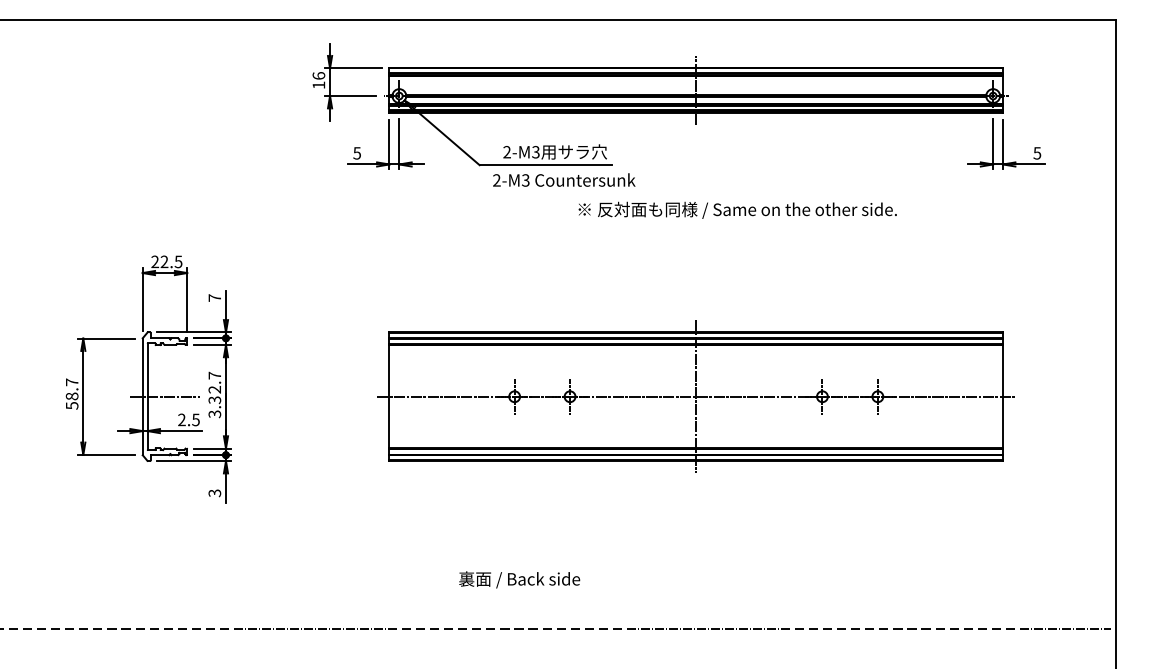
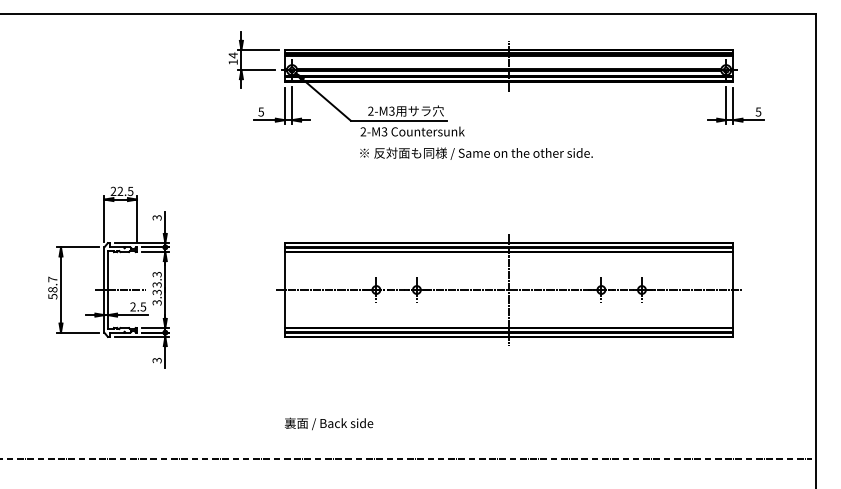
text: (317, 76) -> (232, 55), 16 -> 14
text: (737, 210) -> (476, 153), moved
text: (213, 297) -> (156, 217), 7 -> 3
text: (213, 382) -> (156, 279), 2.7 -> 3.3
text: (520, 579) -> (329, 423), moved

